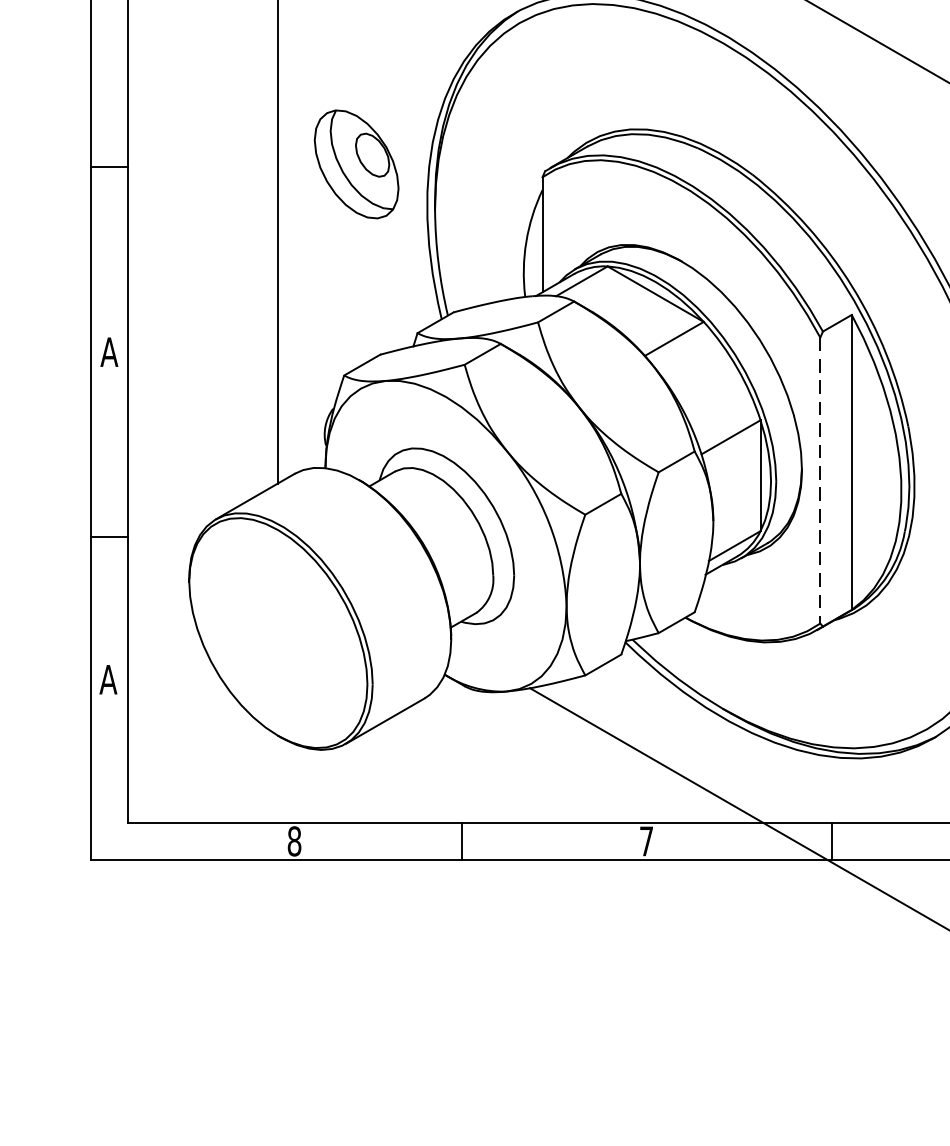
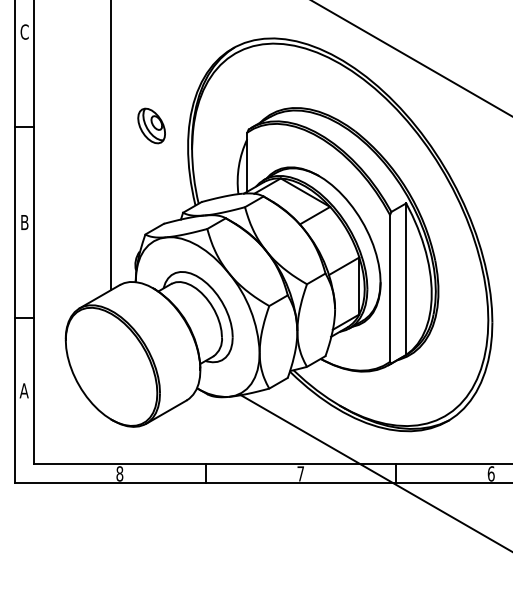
part: (356, 163) -> (151, 125), size x0.62
text: (108, 352) -> (24, 222), A -> B
line: (821, 482) -> (390, 289), dashed -> solid

